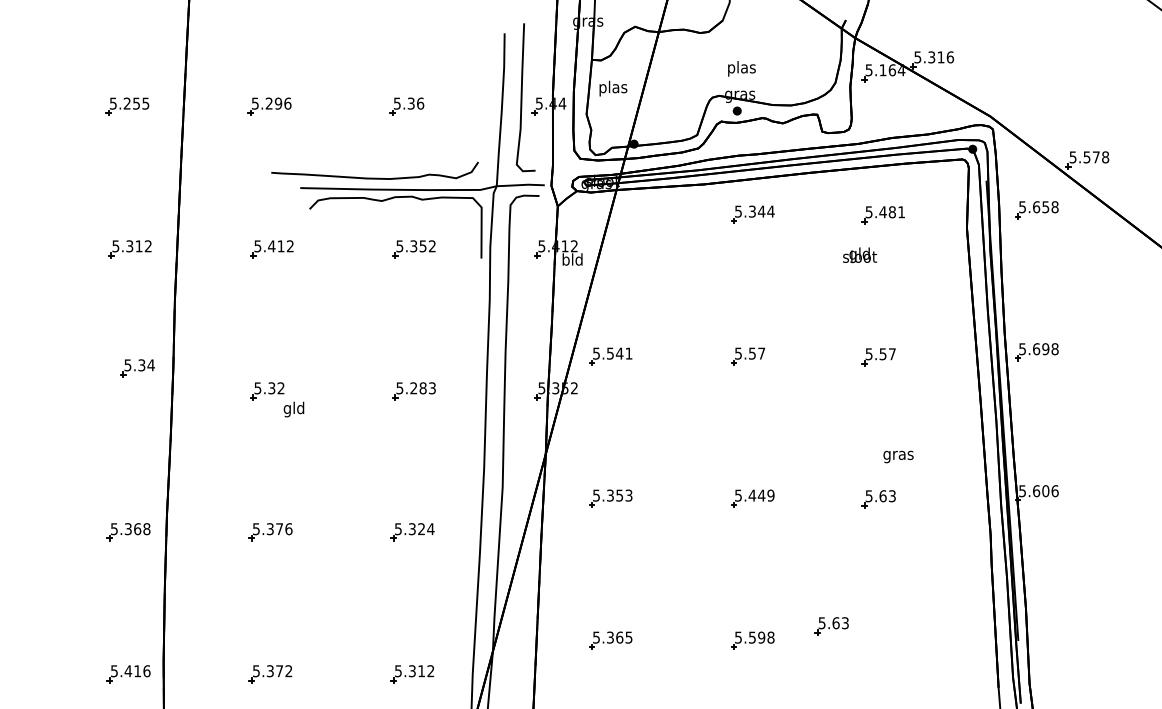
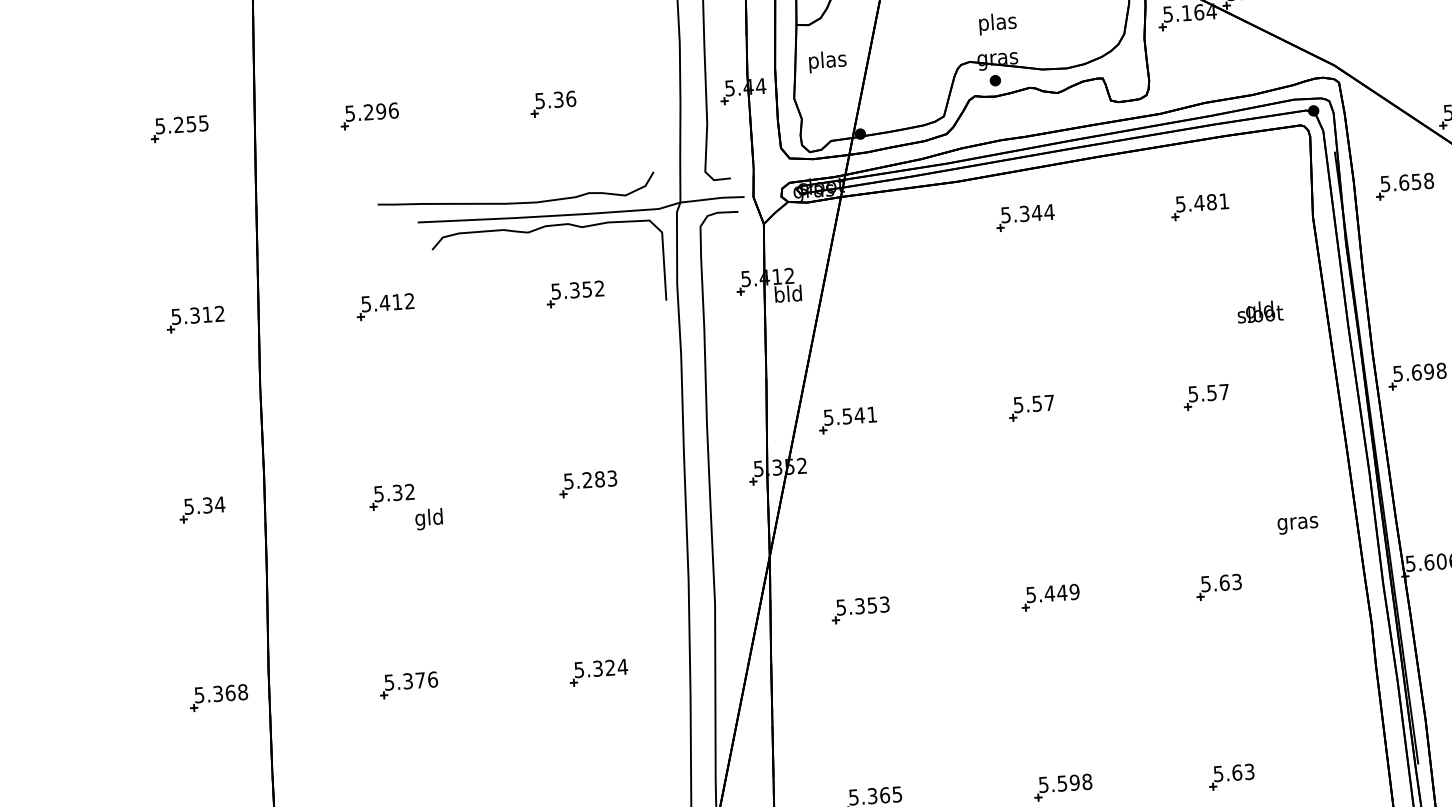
text: (860, 255) -> (1260, 312), moved
part: (137, 368) -> (202, 510), moved
text: (898, 456) -> (1297, 524), moved
part: (831, 626) -> (1231, 777), moved

